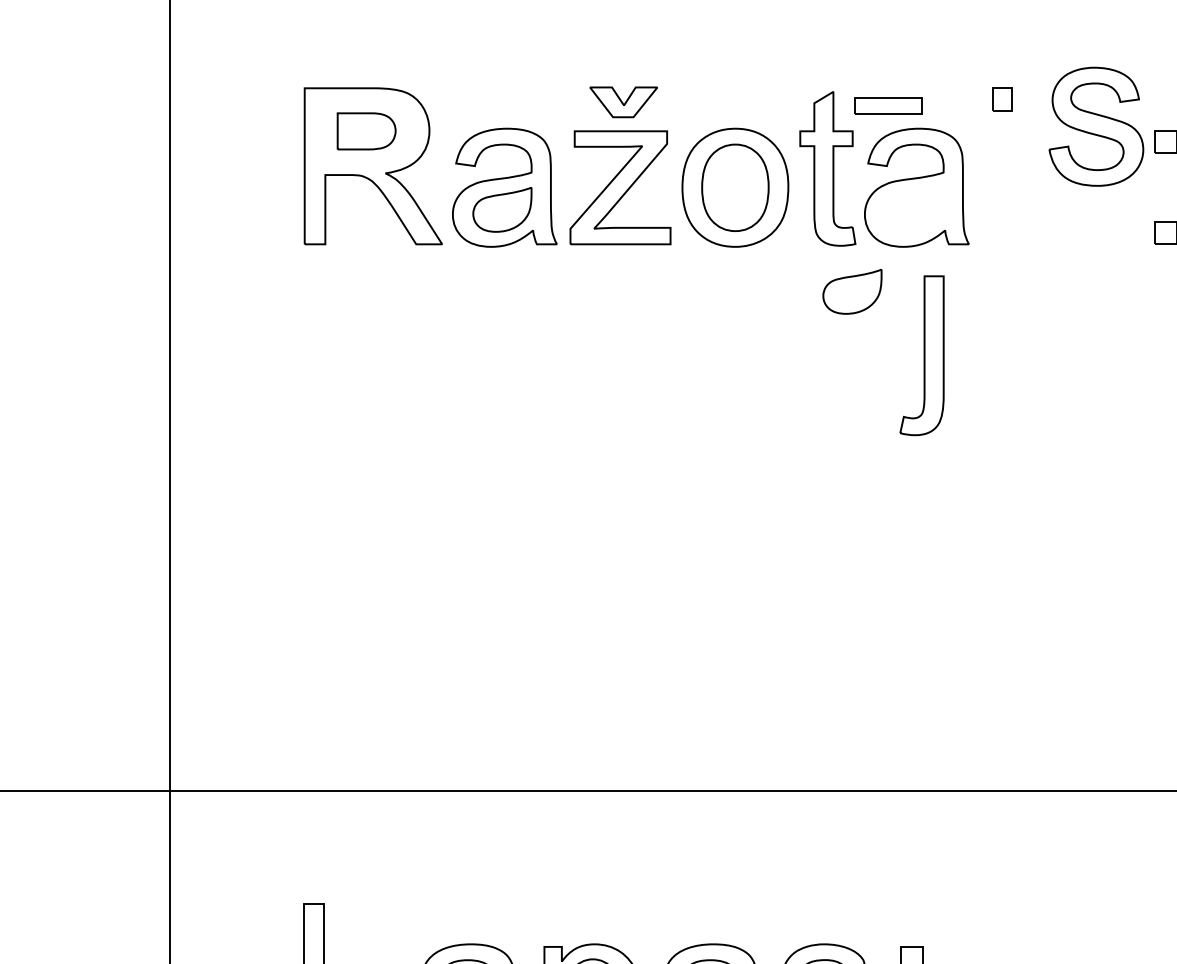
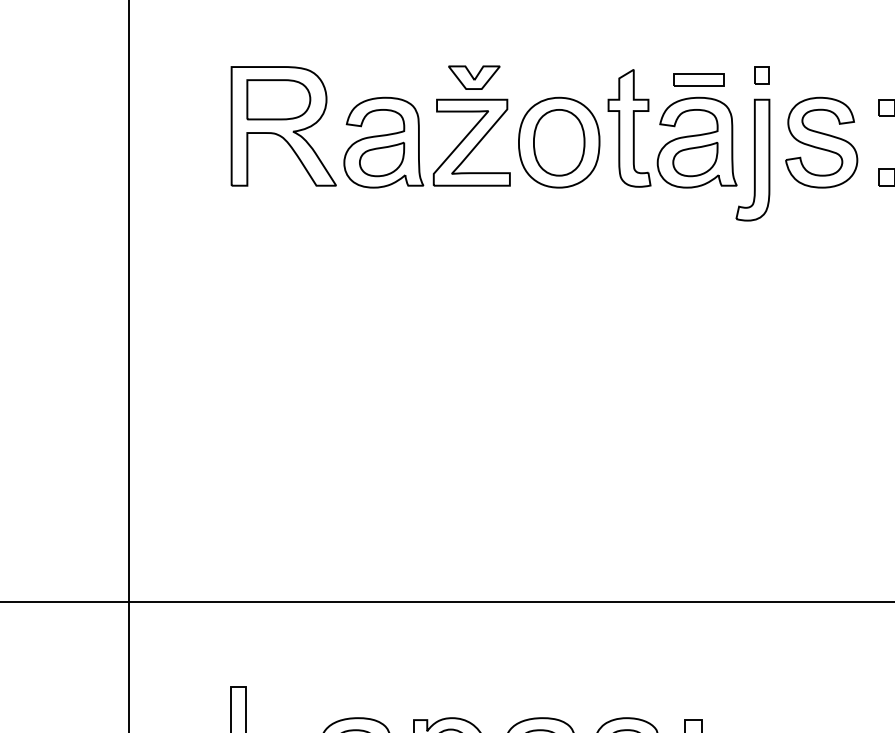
part: (888, 105) -> (699, 80), moved
part: (1096, 126) -> (821, 142), moved
part: (366, 131) -> (278, 99), size x1.43
part: (852, 291) -> (695, 159), moved
part: (921, 355) -> (752, 159), moved

